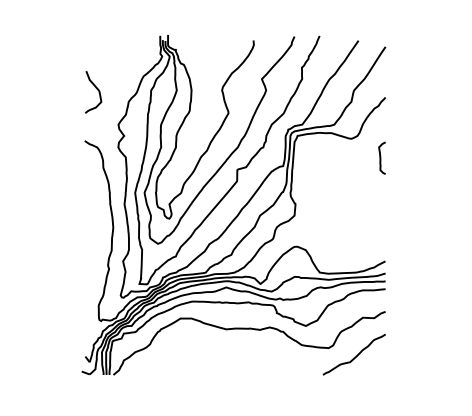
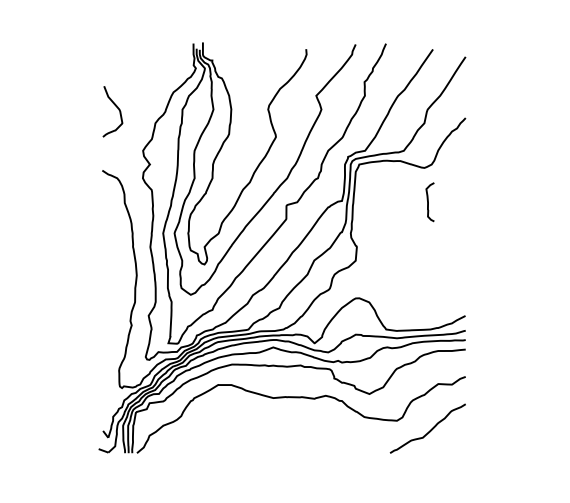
curve: (381, 157) -> (429, 201), moved

